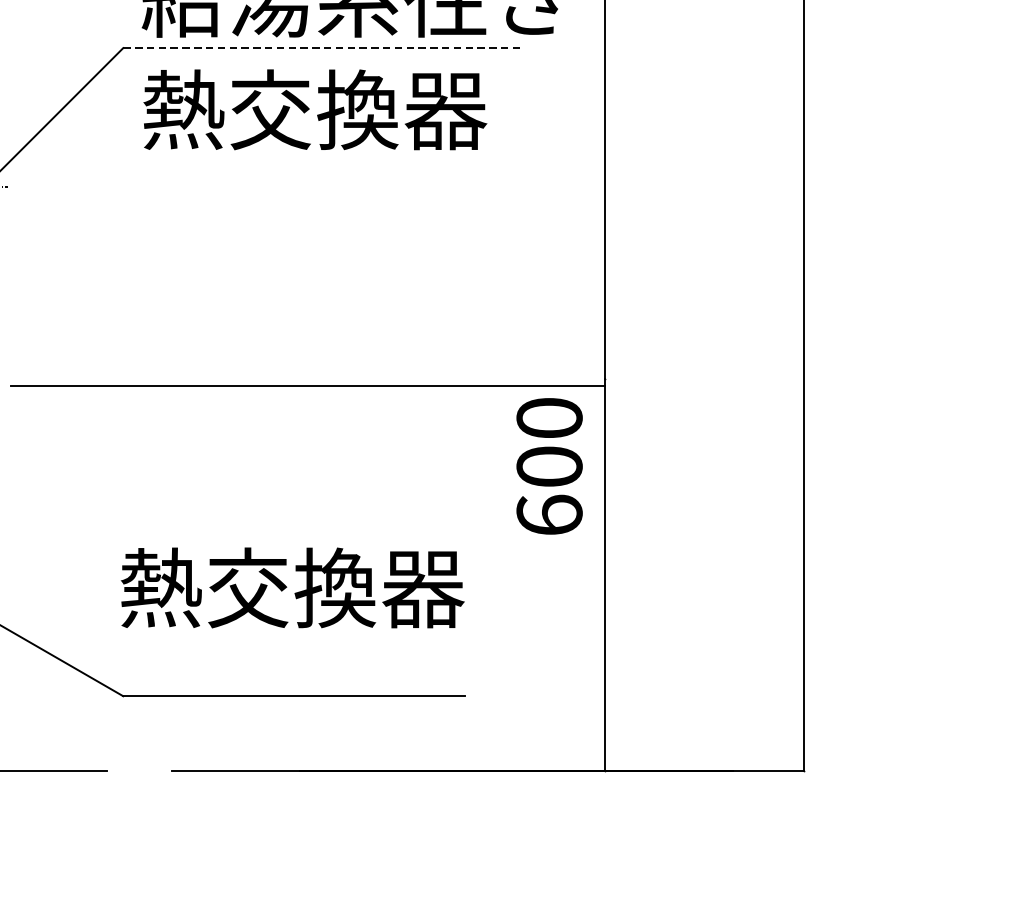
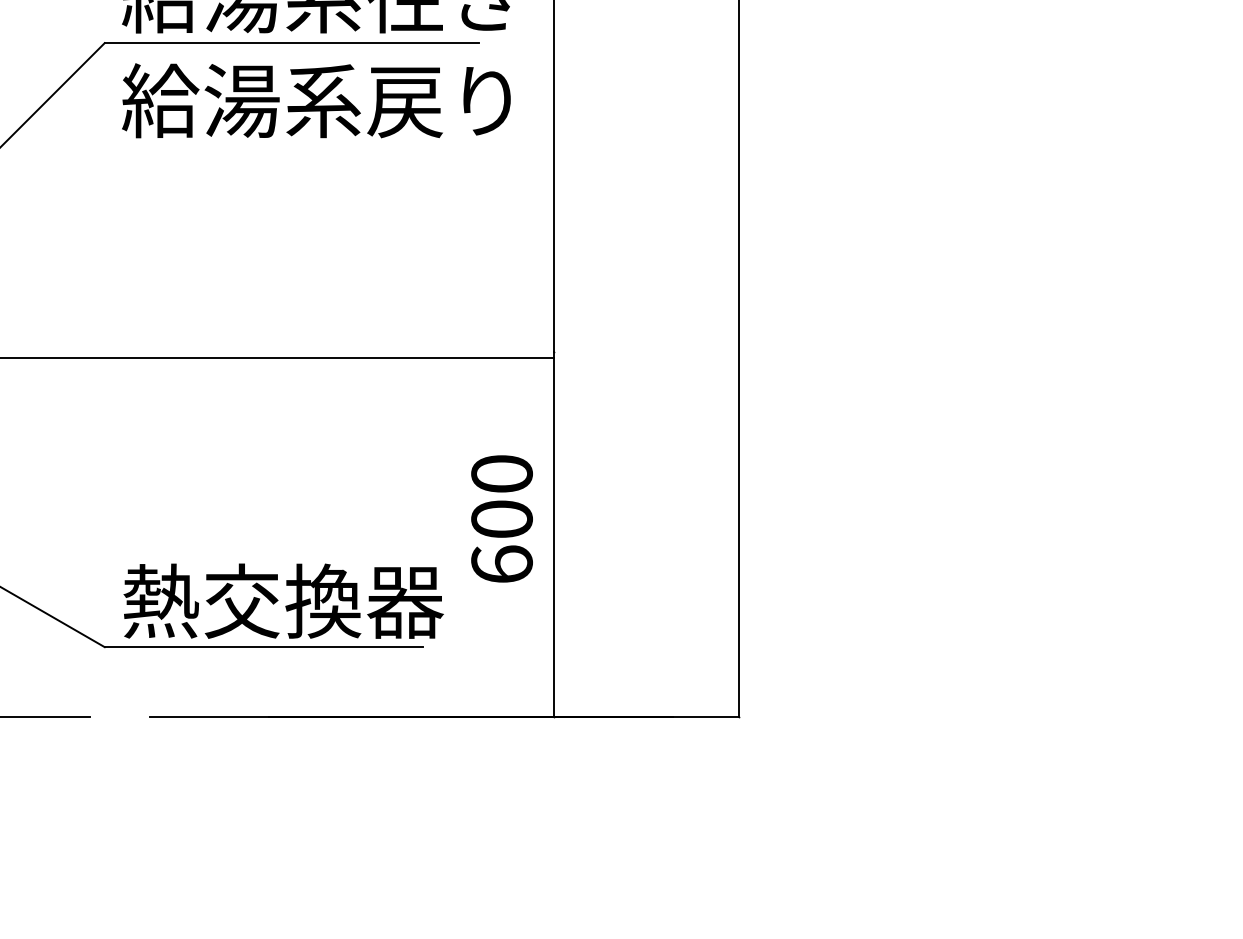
line: (323, 48) -> (291, 43), dashed -> solid
text: (350, 109) -> (316, 100), 熱交換器 -> 給湯系戻り
text: (549, 465) -> (501, 518), moved
text: (292, 587) -> (283, 600), moved

